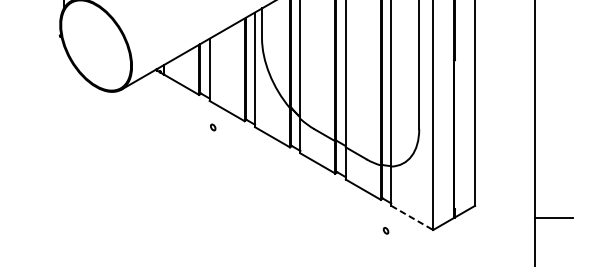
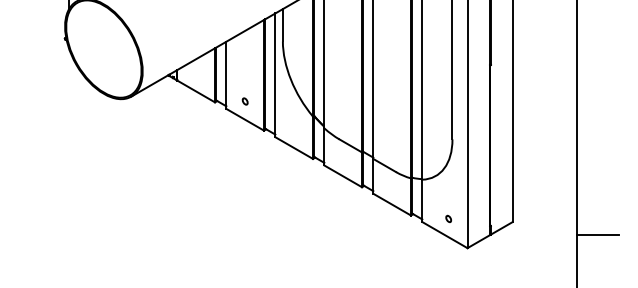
part: (212, 127) -> (244, 101), moved
line: (412, 218) -> (445, 235), dashed -> solid
part: (385, 230) -> (448, 218), moved

